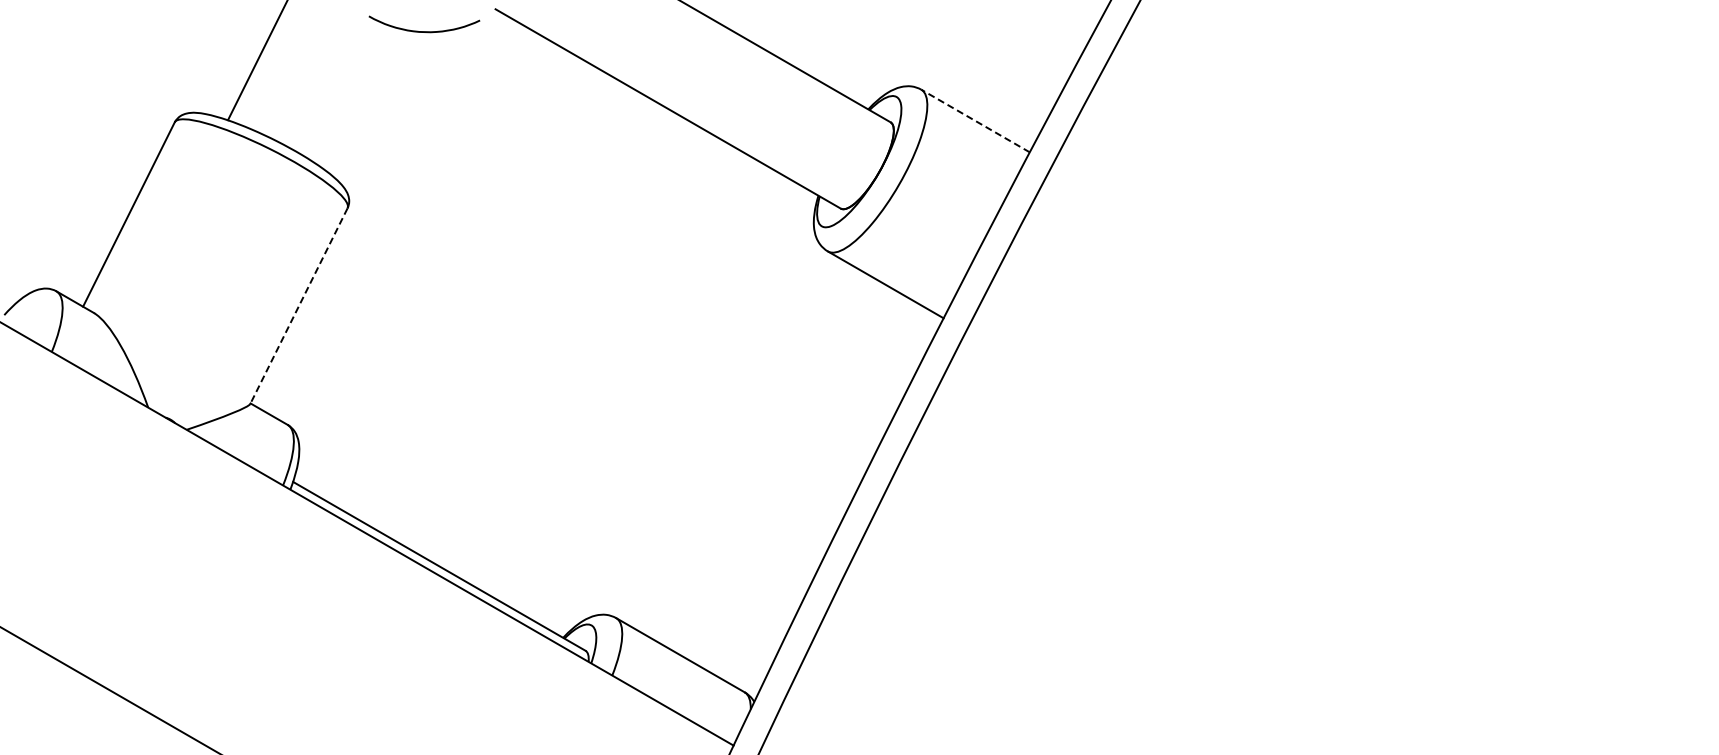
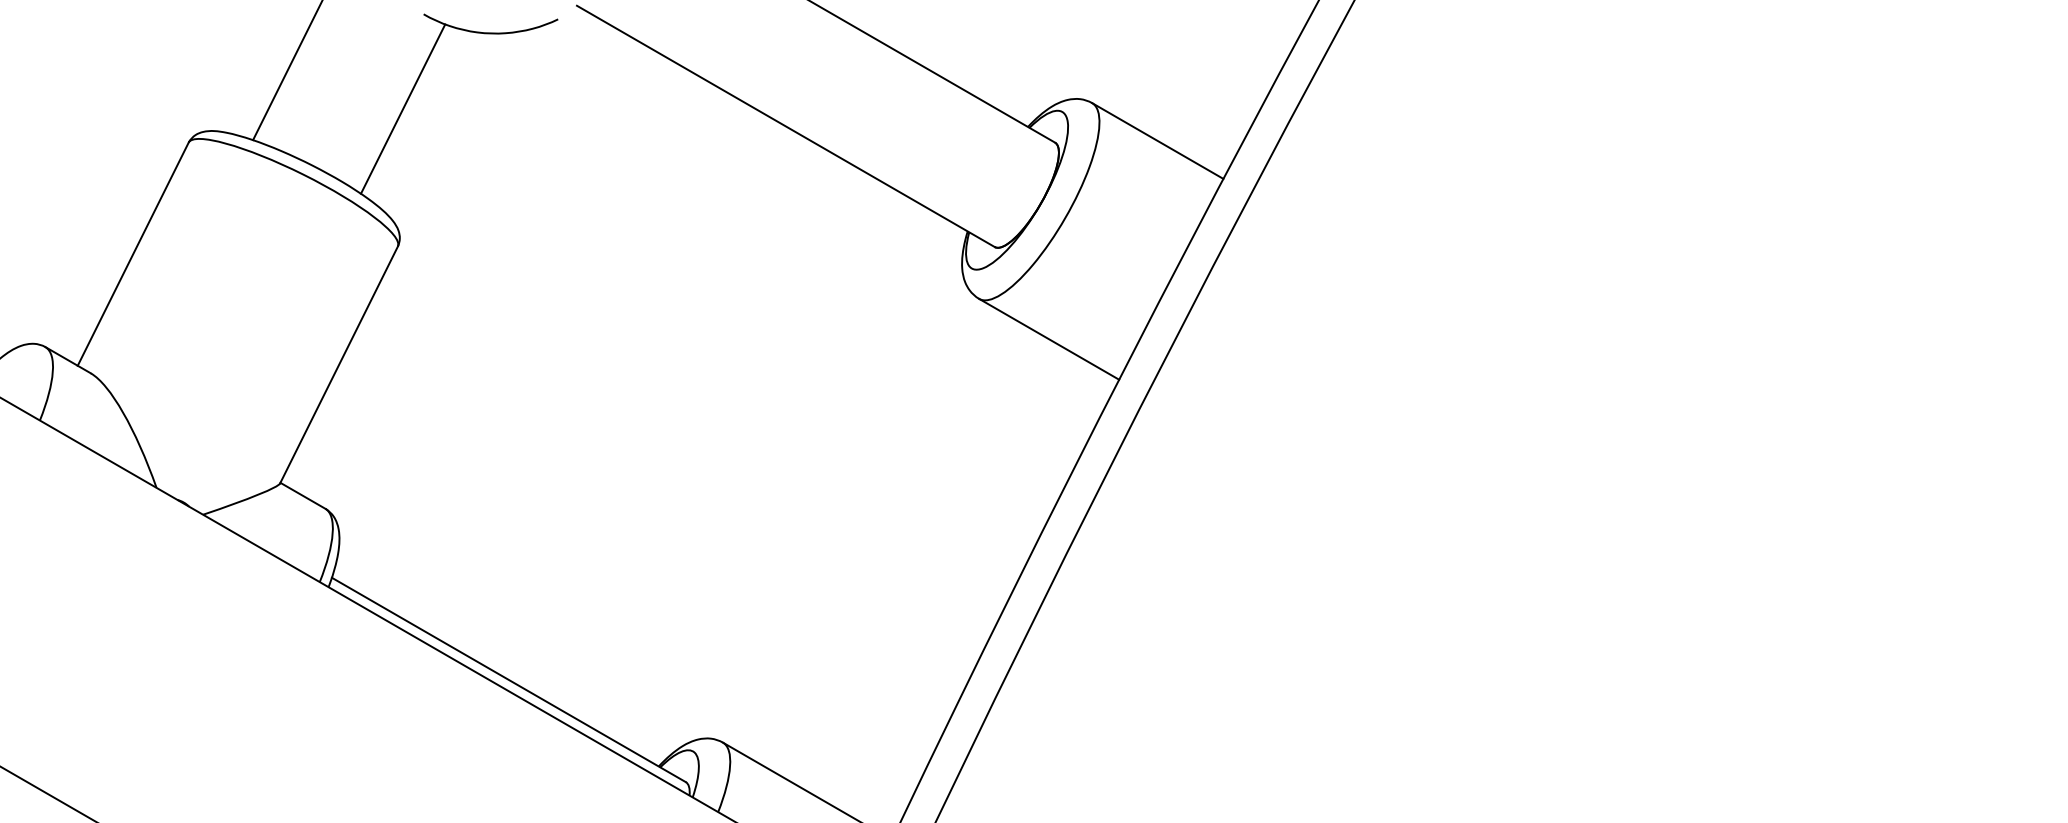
line: (351, 94) -> (402, 108), added
line: (975, 121) -> (1157, 141), dashed -> solid
line: (298, 306) -> (338, 365), dashed -> solid

